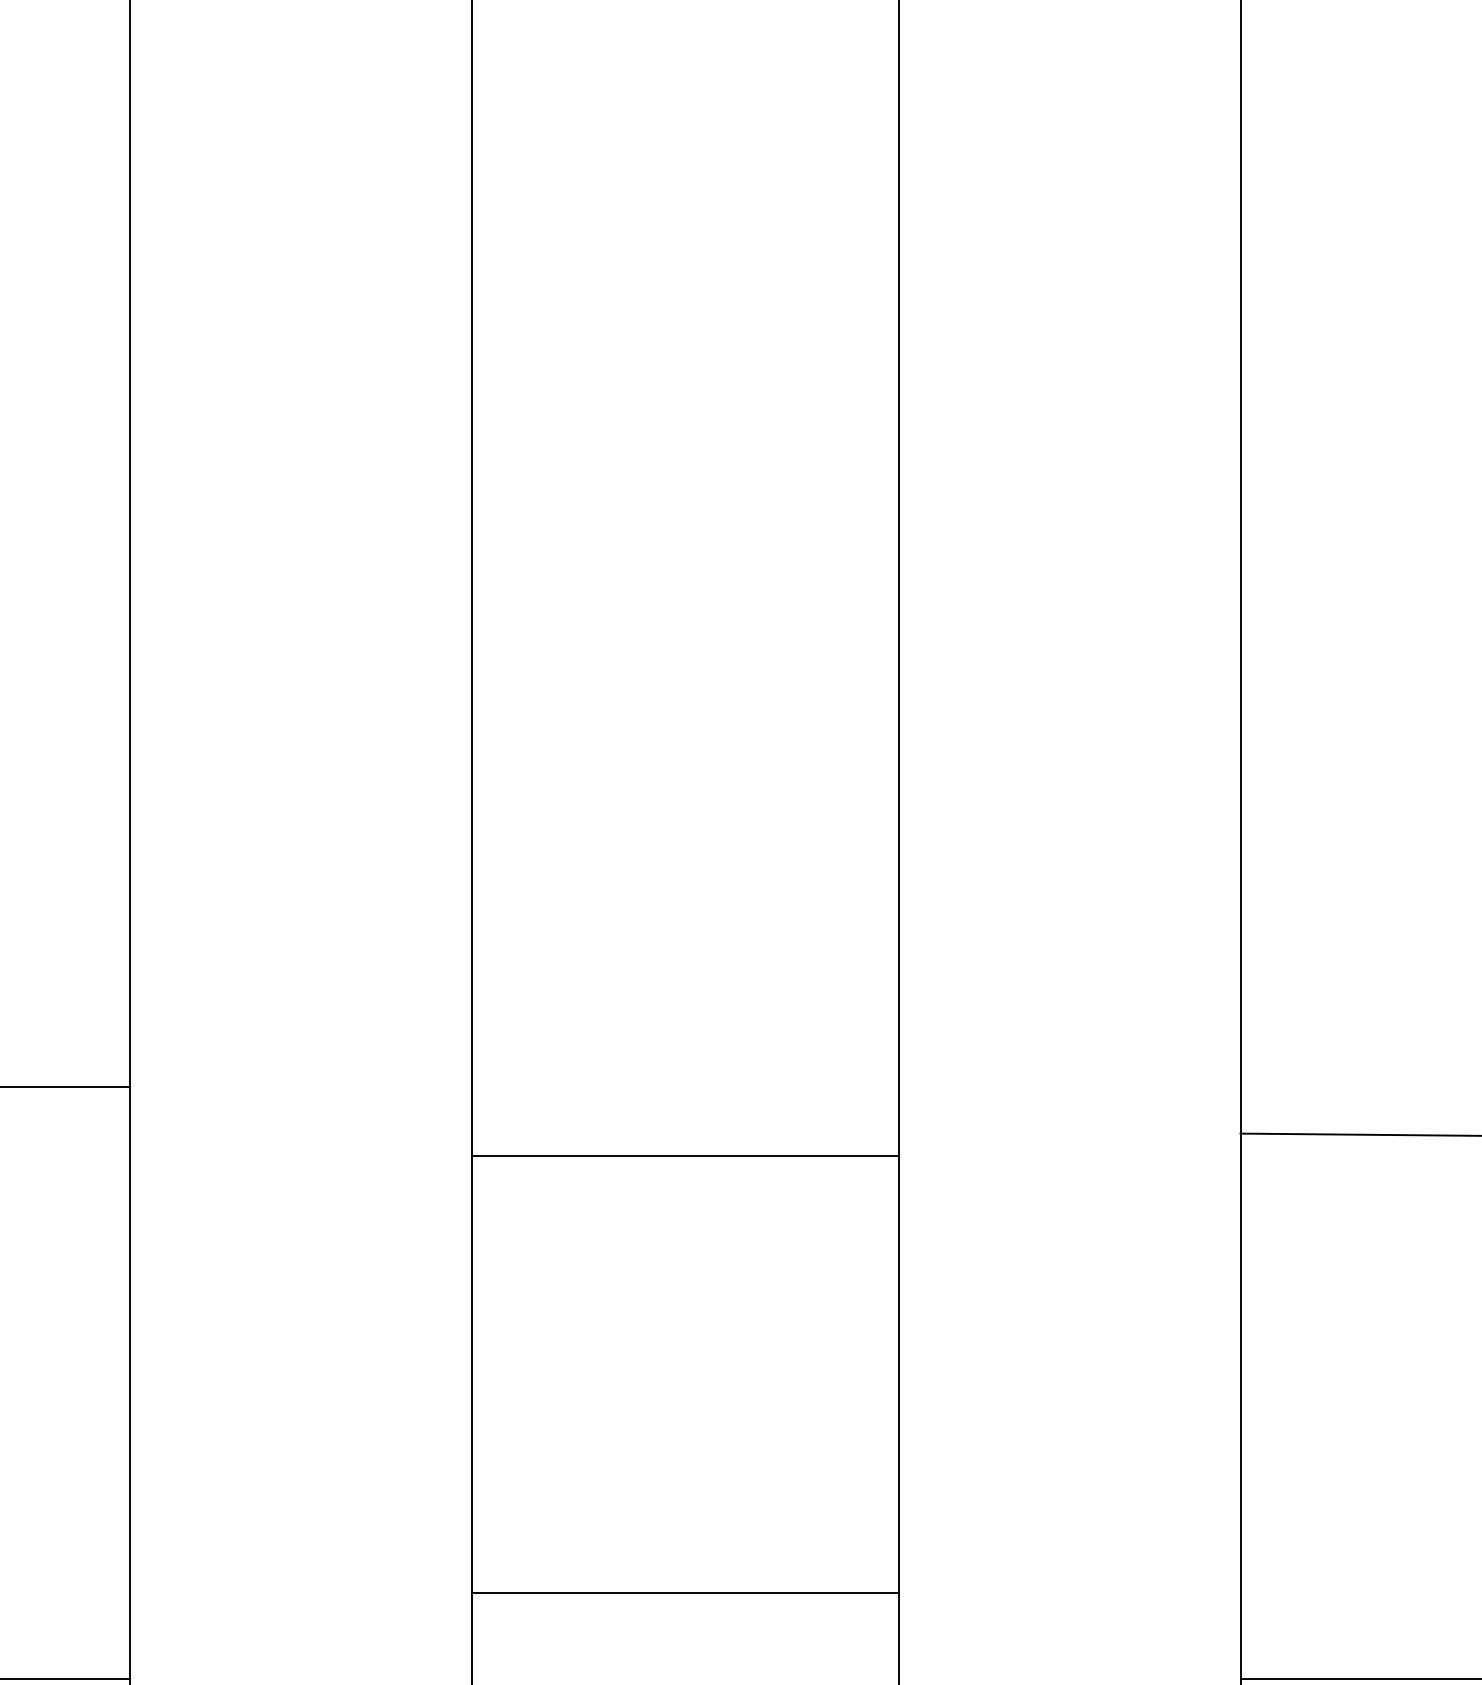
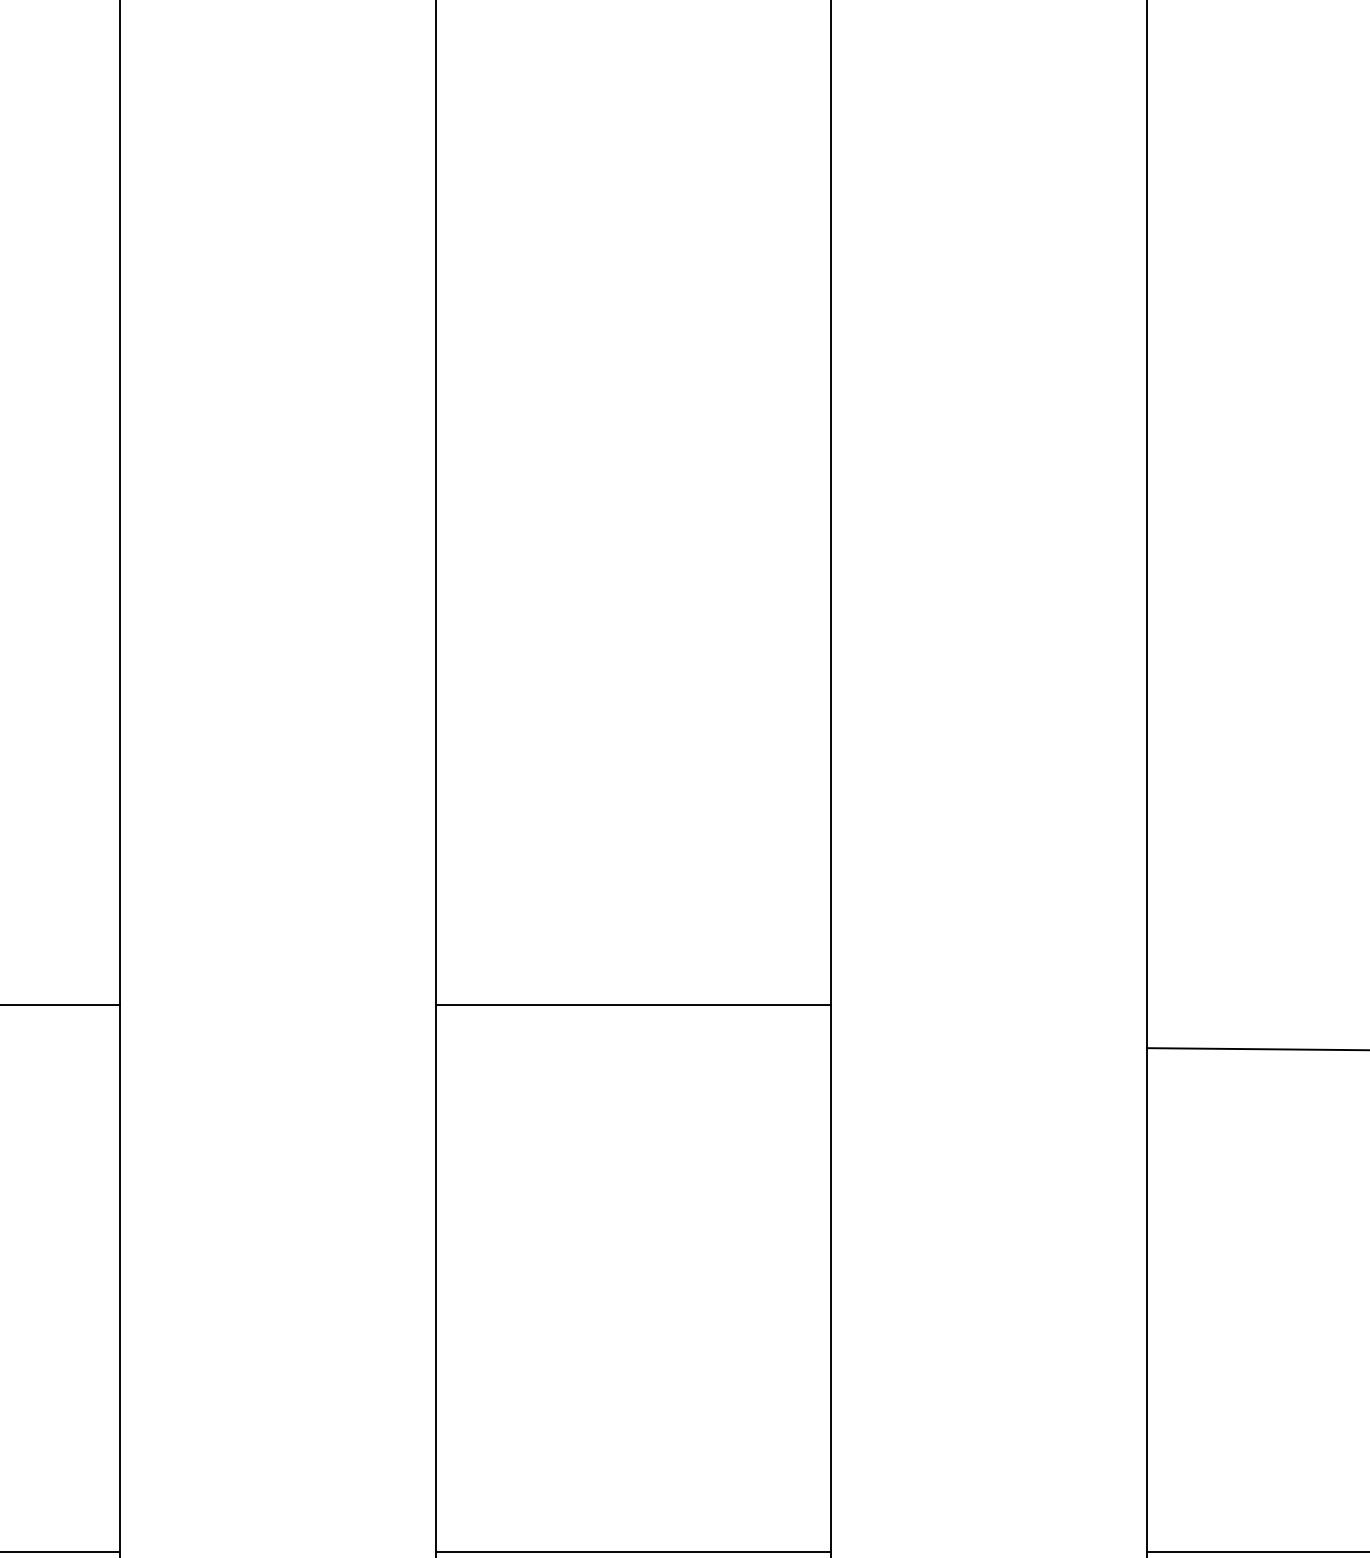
line: (685, 1156) -> (633, 1005), moved
line: (685, 1592) -> (633, 1551), moved

